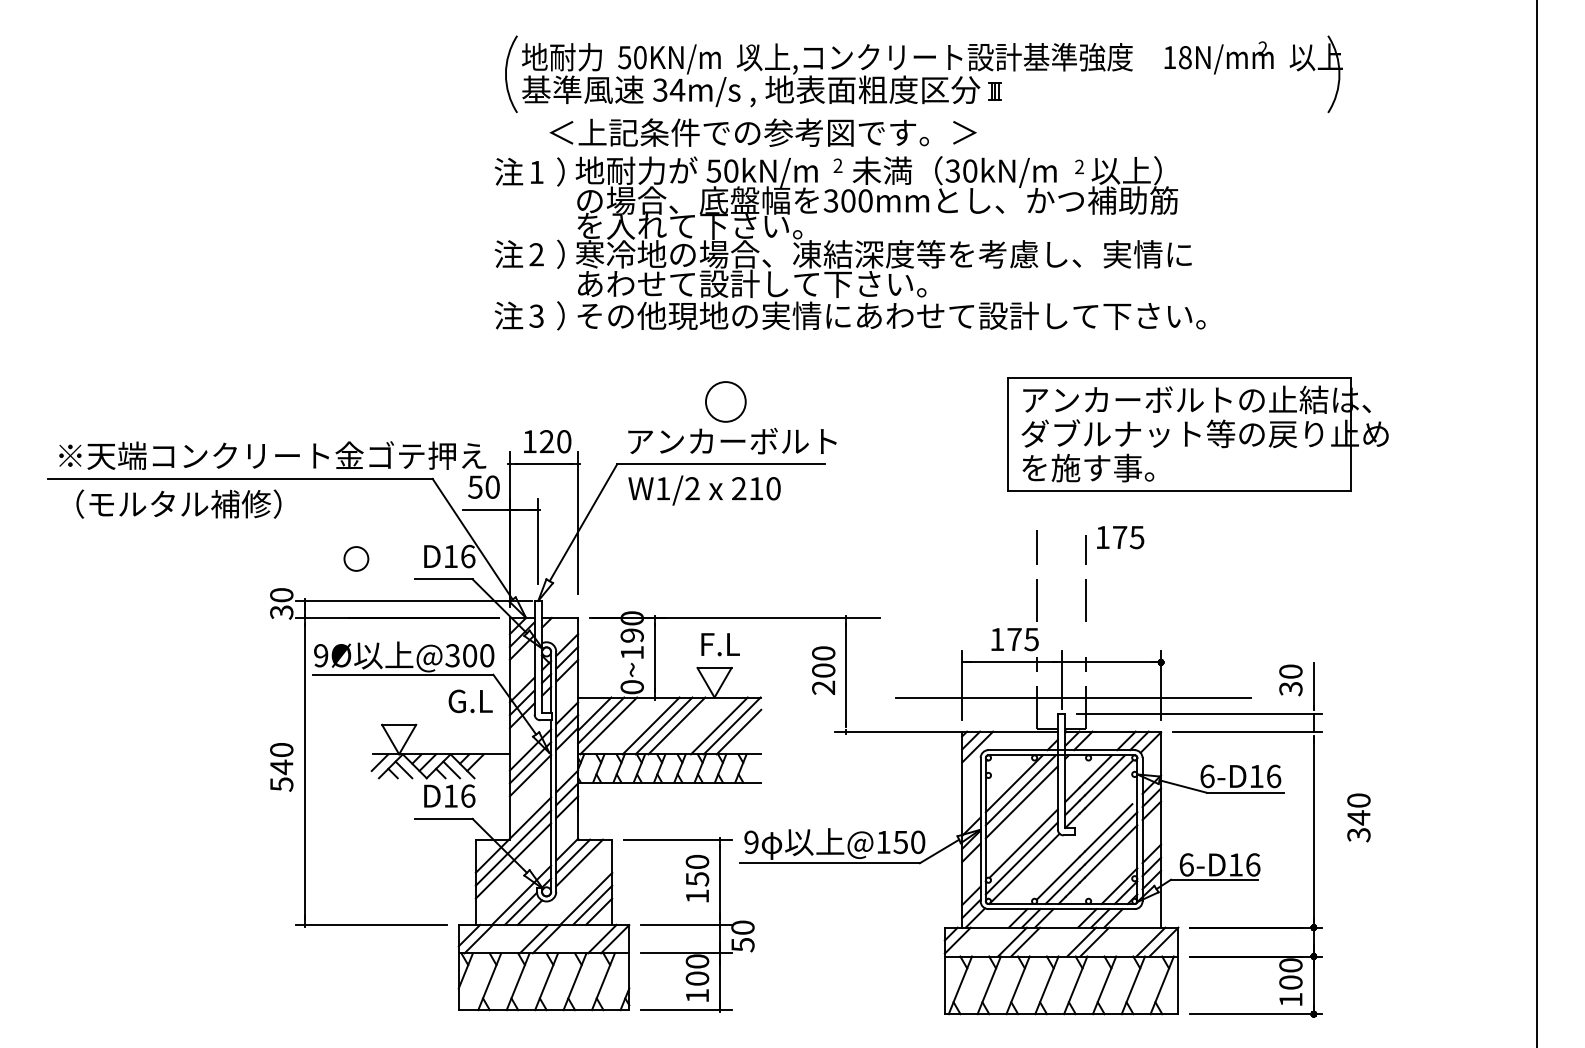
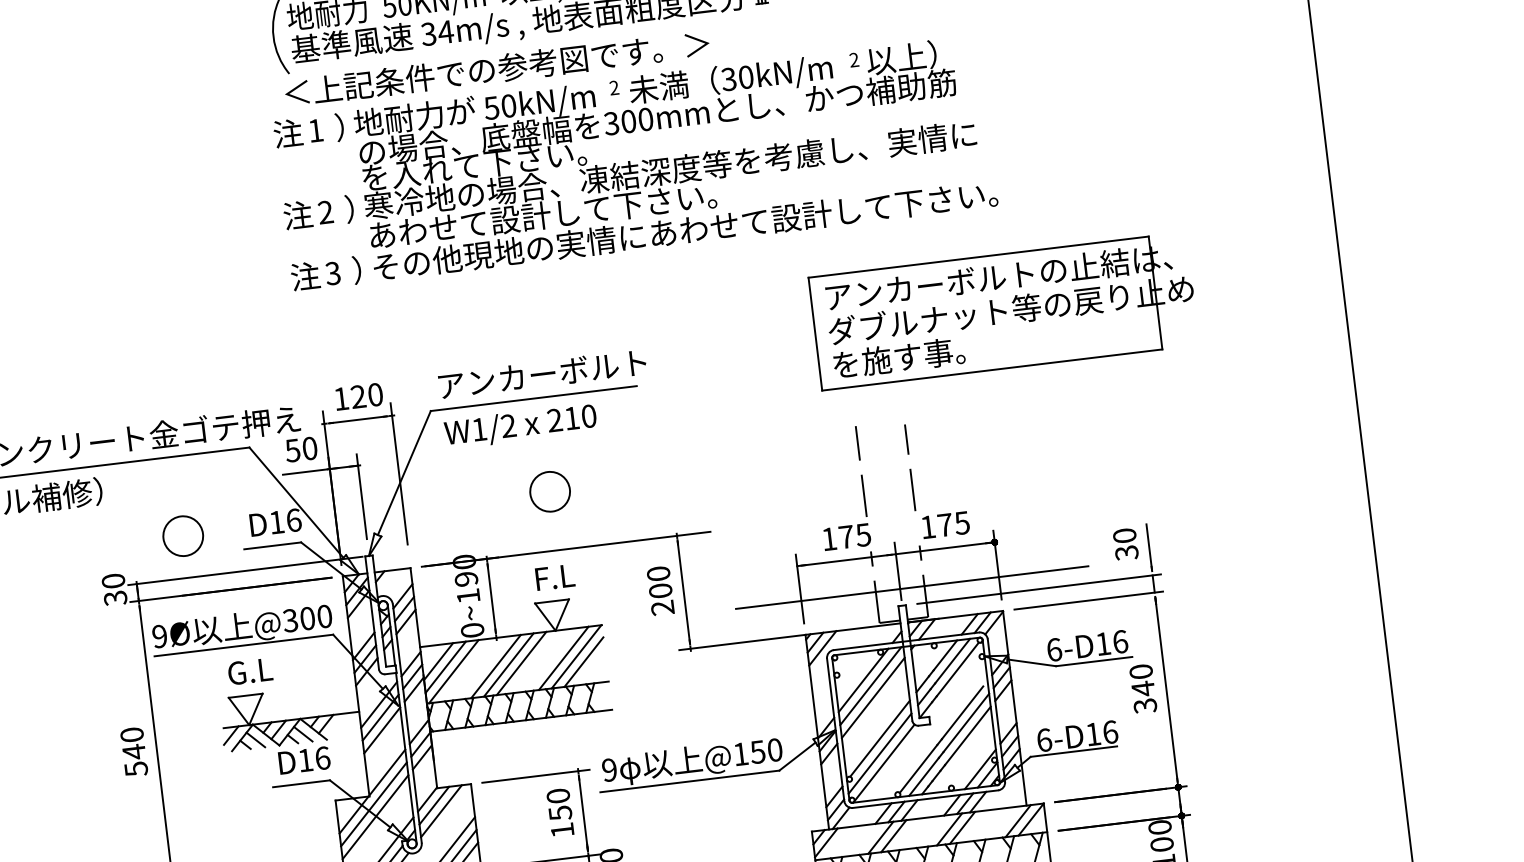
text: (762, 132) -> (496, 68), moved
circle: (725, 401) -> (549, 491), moved
text: (1120, 537) -> (945, 525), moved
circle: (356, 558) -> (183, 535), size x1.67
text: (470, 701) -> (250, 671), moved
text: (1358, 817) -> (1142, 688), moved

